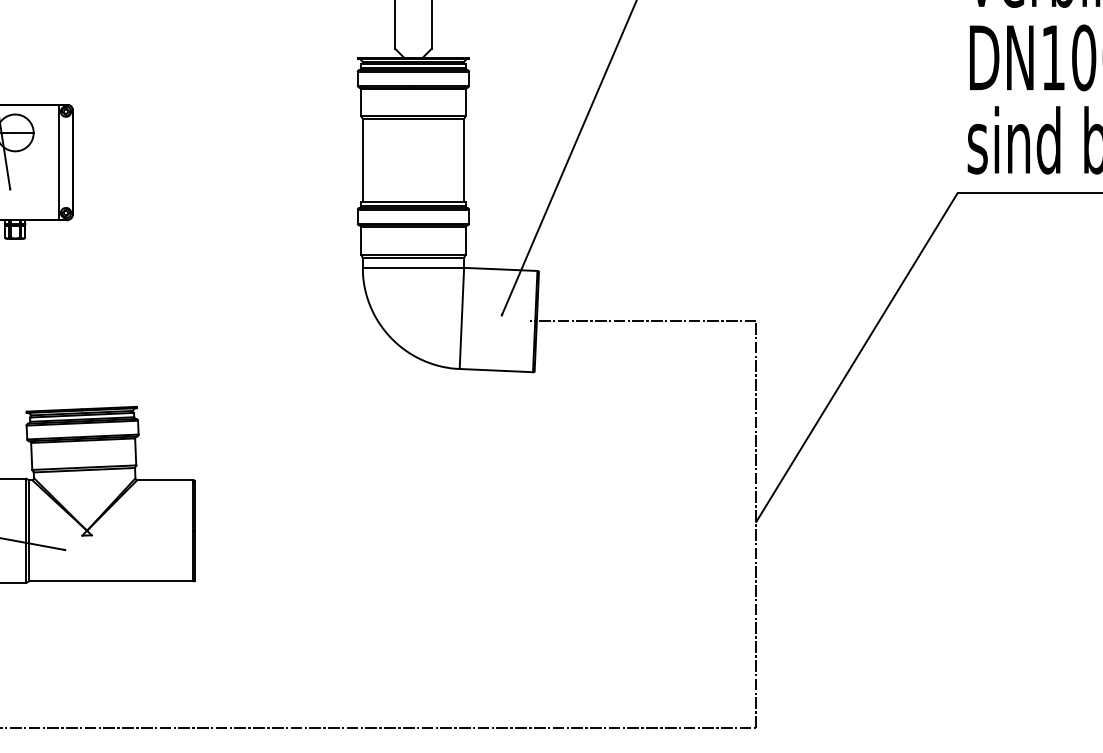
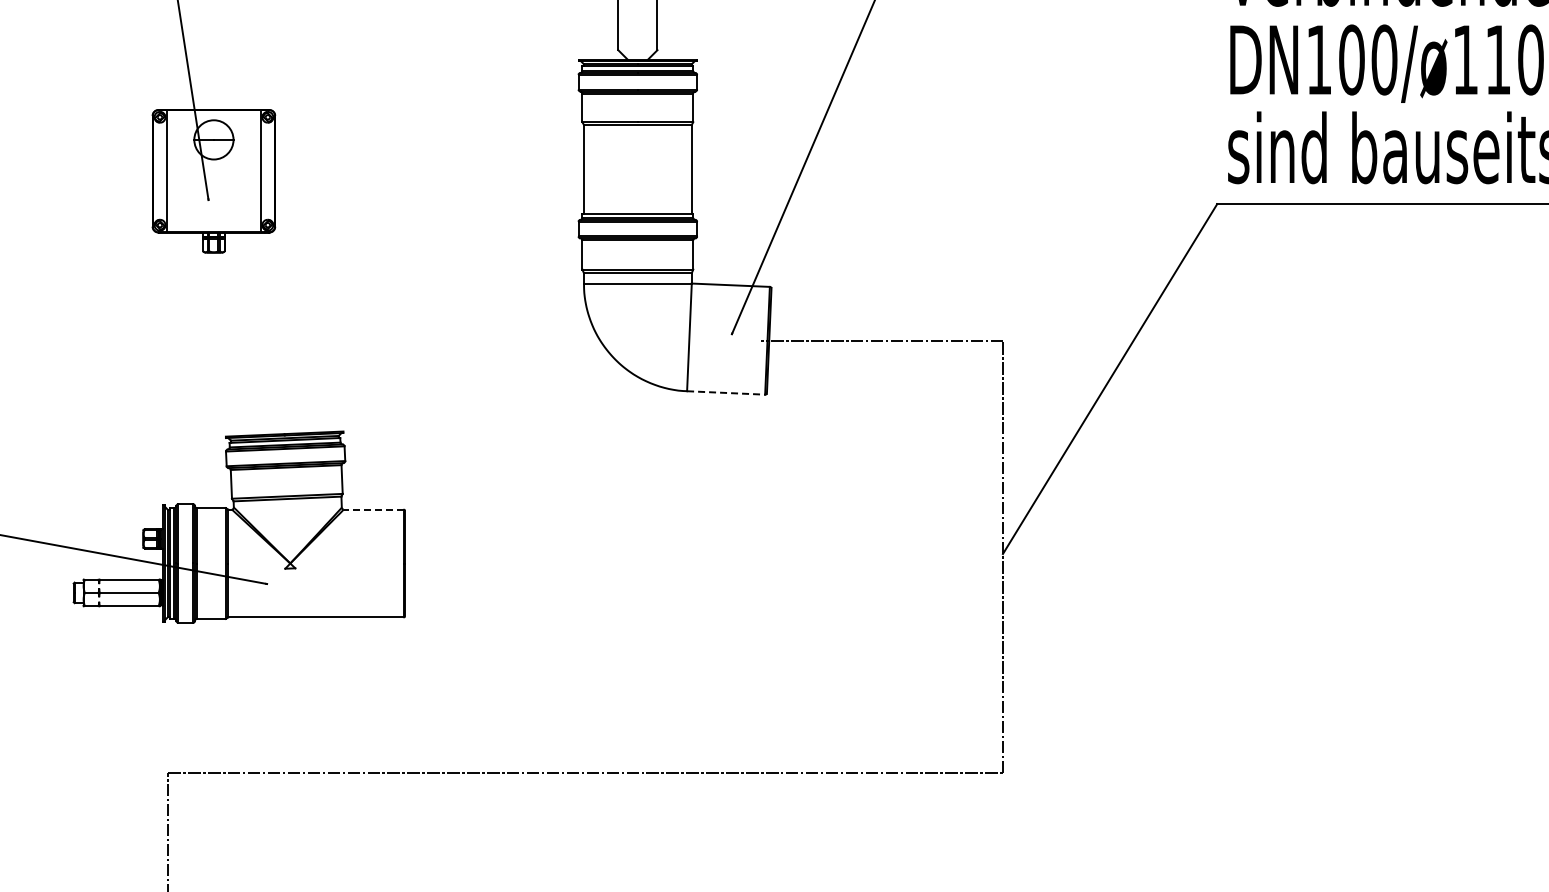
line: (496, 370) -> (726, 392), solid -> dashed
line: (165, 480) -> (373, 509), solid -> dashed

